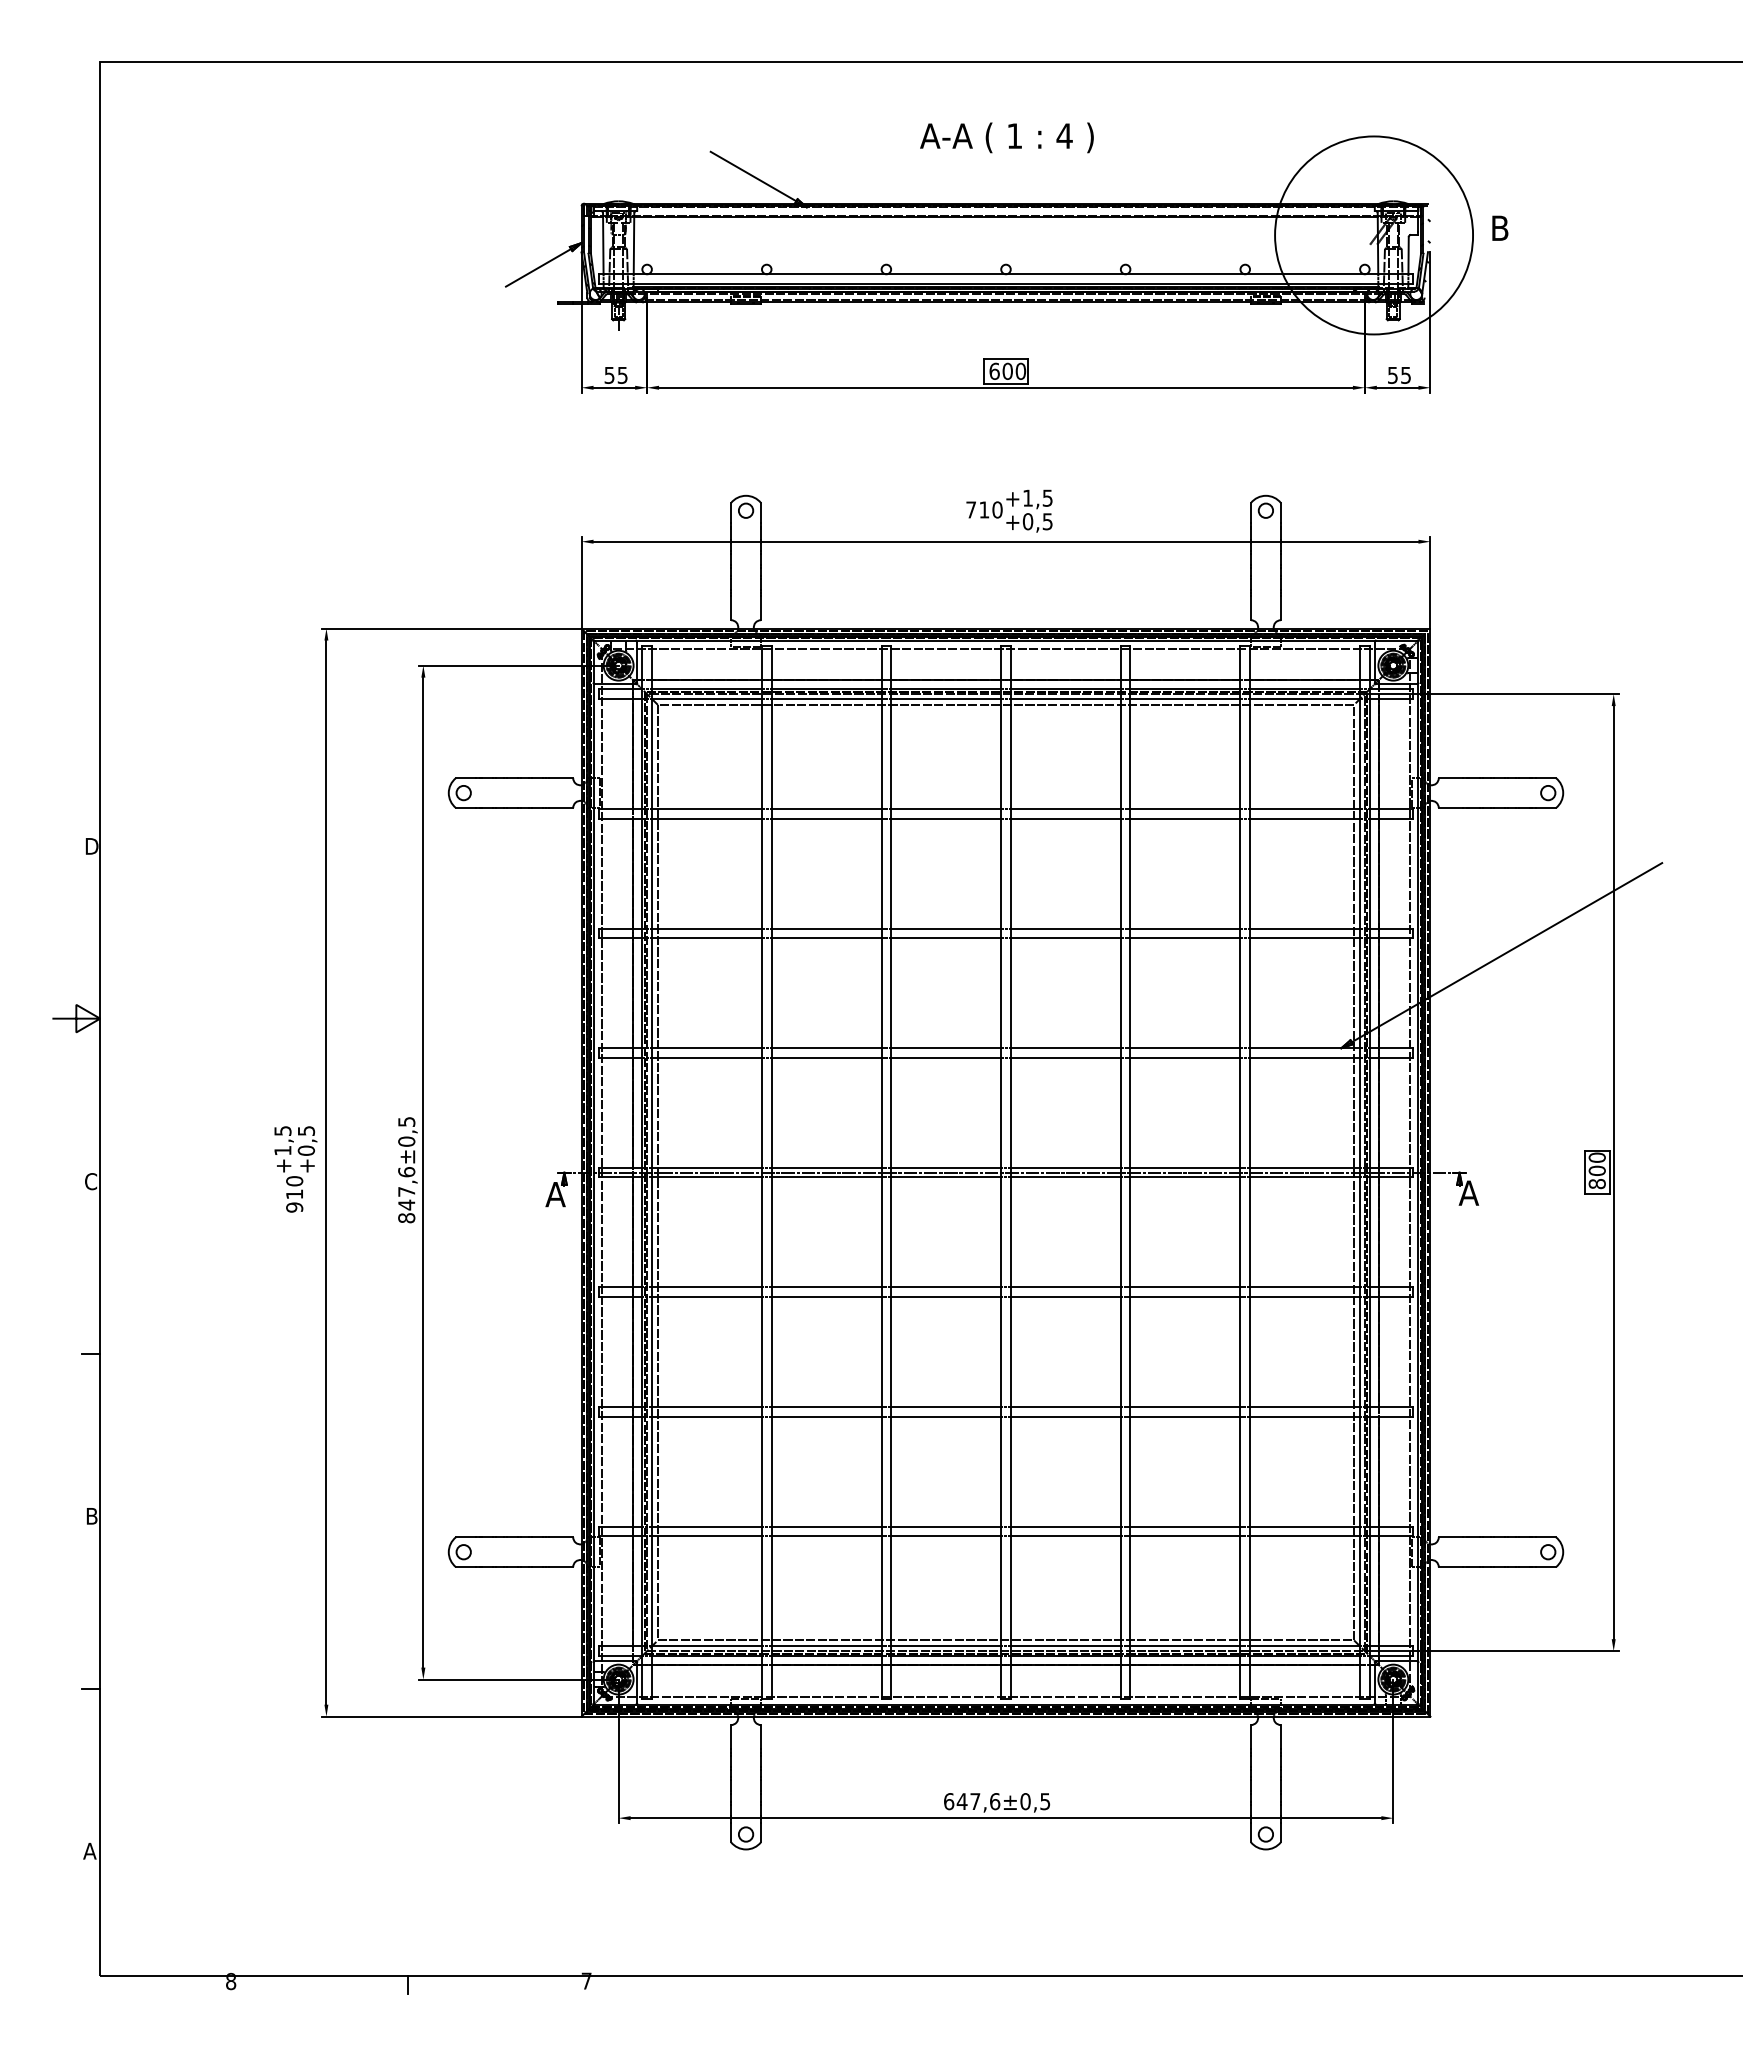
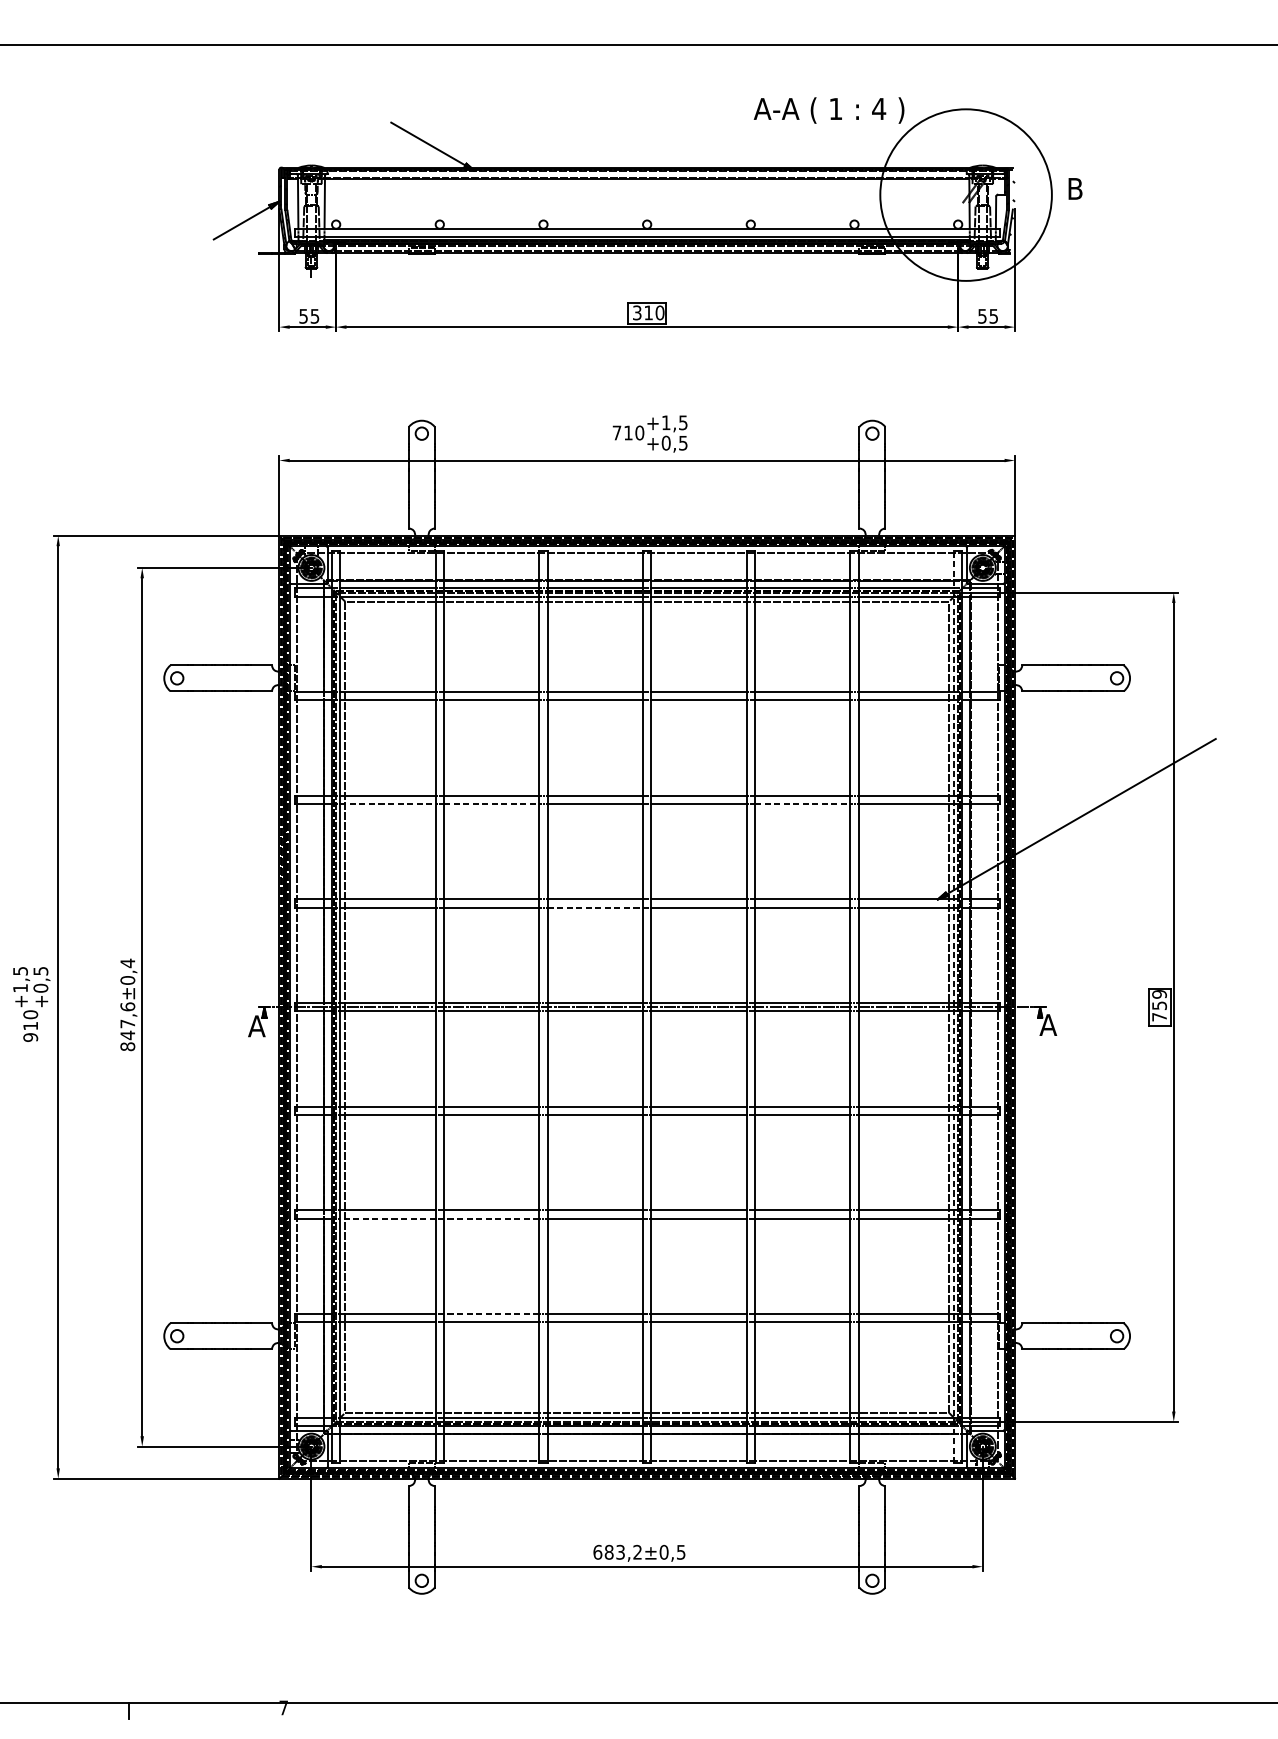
text: (1006, 137) -> (828, 110), moved
text: (1000, 370) -> (642, 312), 600 -> 310
line: (707, 938) -> (388, 804), solid -> dashed
line: (827, 938) -> (492, 804), solid -> dashed
line: (1185, 938) -> (802, 804), solid -> dashed
line: (946, 1057) -> (595, 907), solid -> dashed
text: (406, 1121) -> (127, 962), ±0,5 -> ±0,4
text: (1596, 1170) -> (1158, 1005), 800 -> 759
line: (1360, 1172) -> (954, 1007), solid -> dashed
line: (706, 1416) -> (387, 1218), solid -> dashed
line: (826, 1416) -> (491, 1218), solid -> dashed
line: (826, 1526) -> (491, 1313), solid -> dashed
text: (978, 1801) -> (623, 1552), 647,6 -> 683,2

